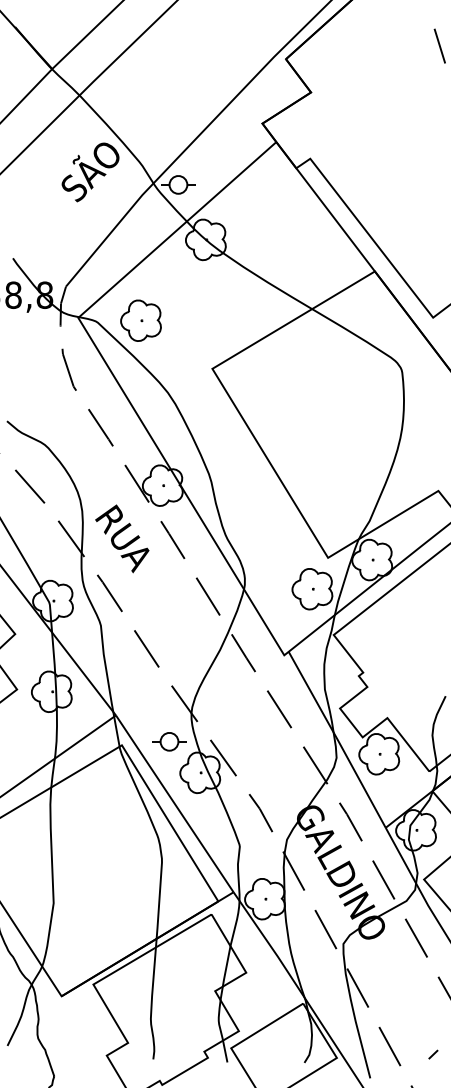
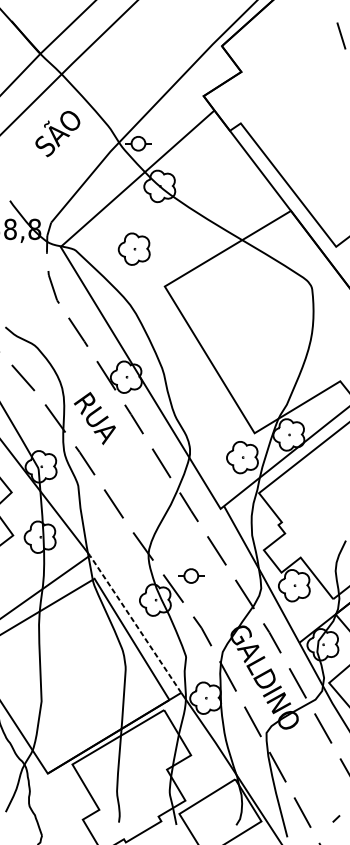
text: (90, 172) -> (57, 134), moved
part: (140, 320) -> (133, 248), moved
part: (169, 741) -> (191, 575), moved
line: (174, 803) -> (135, 623), solid -> dashed

